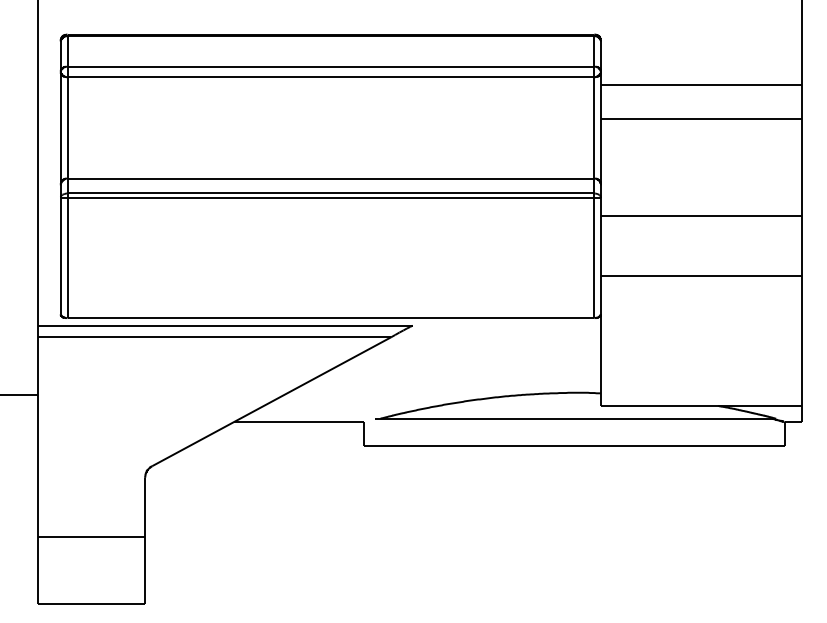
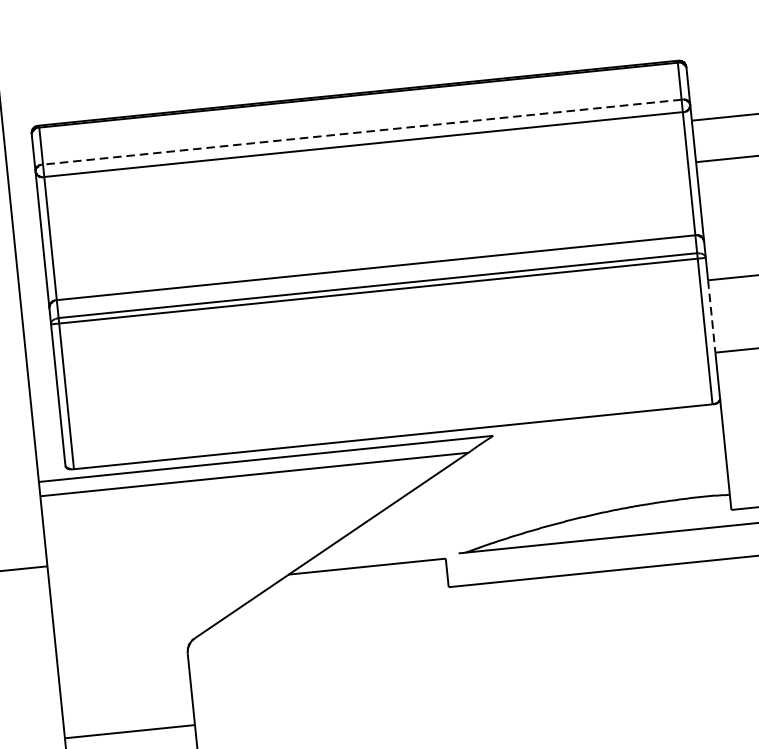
line: (330, 66) -> (361, 131), solid -> dashed
line: (600, 246) -> (711, 316), solid -> dashed

